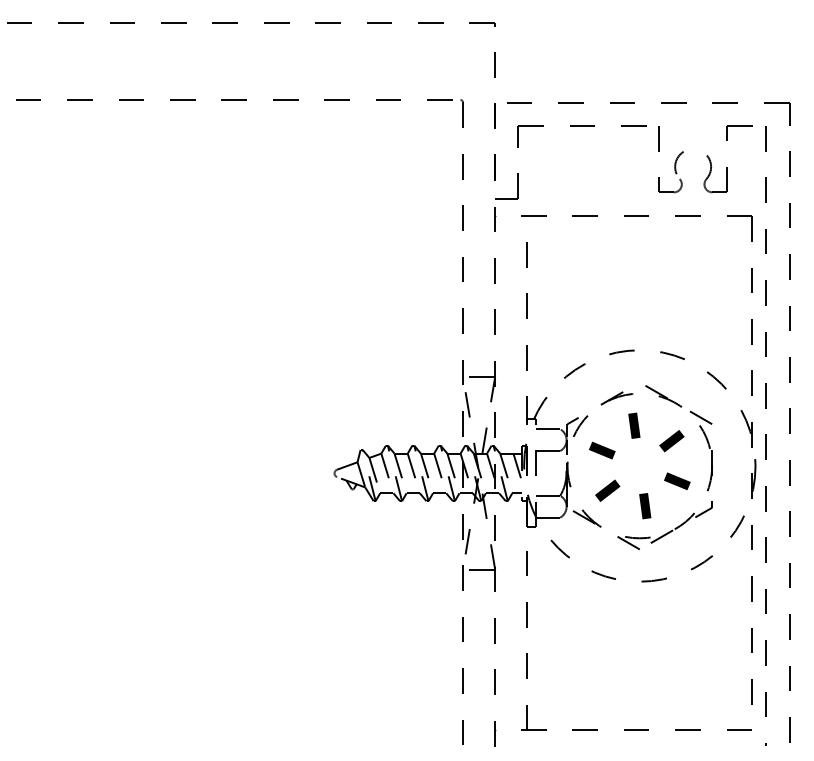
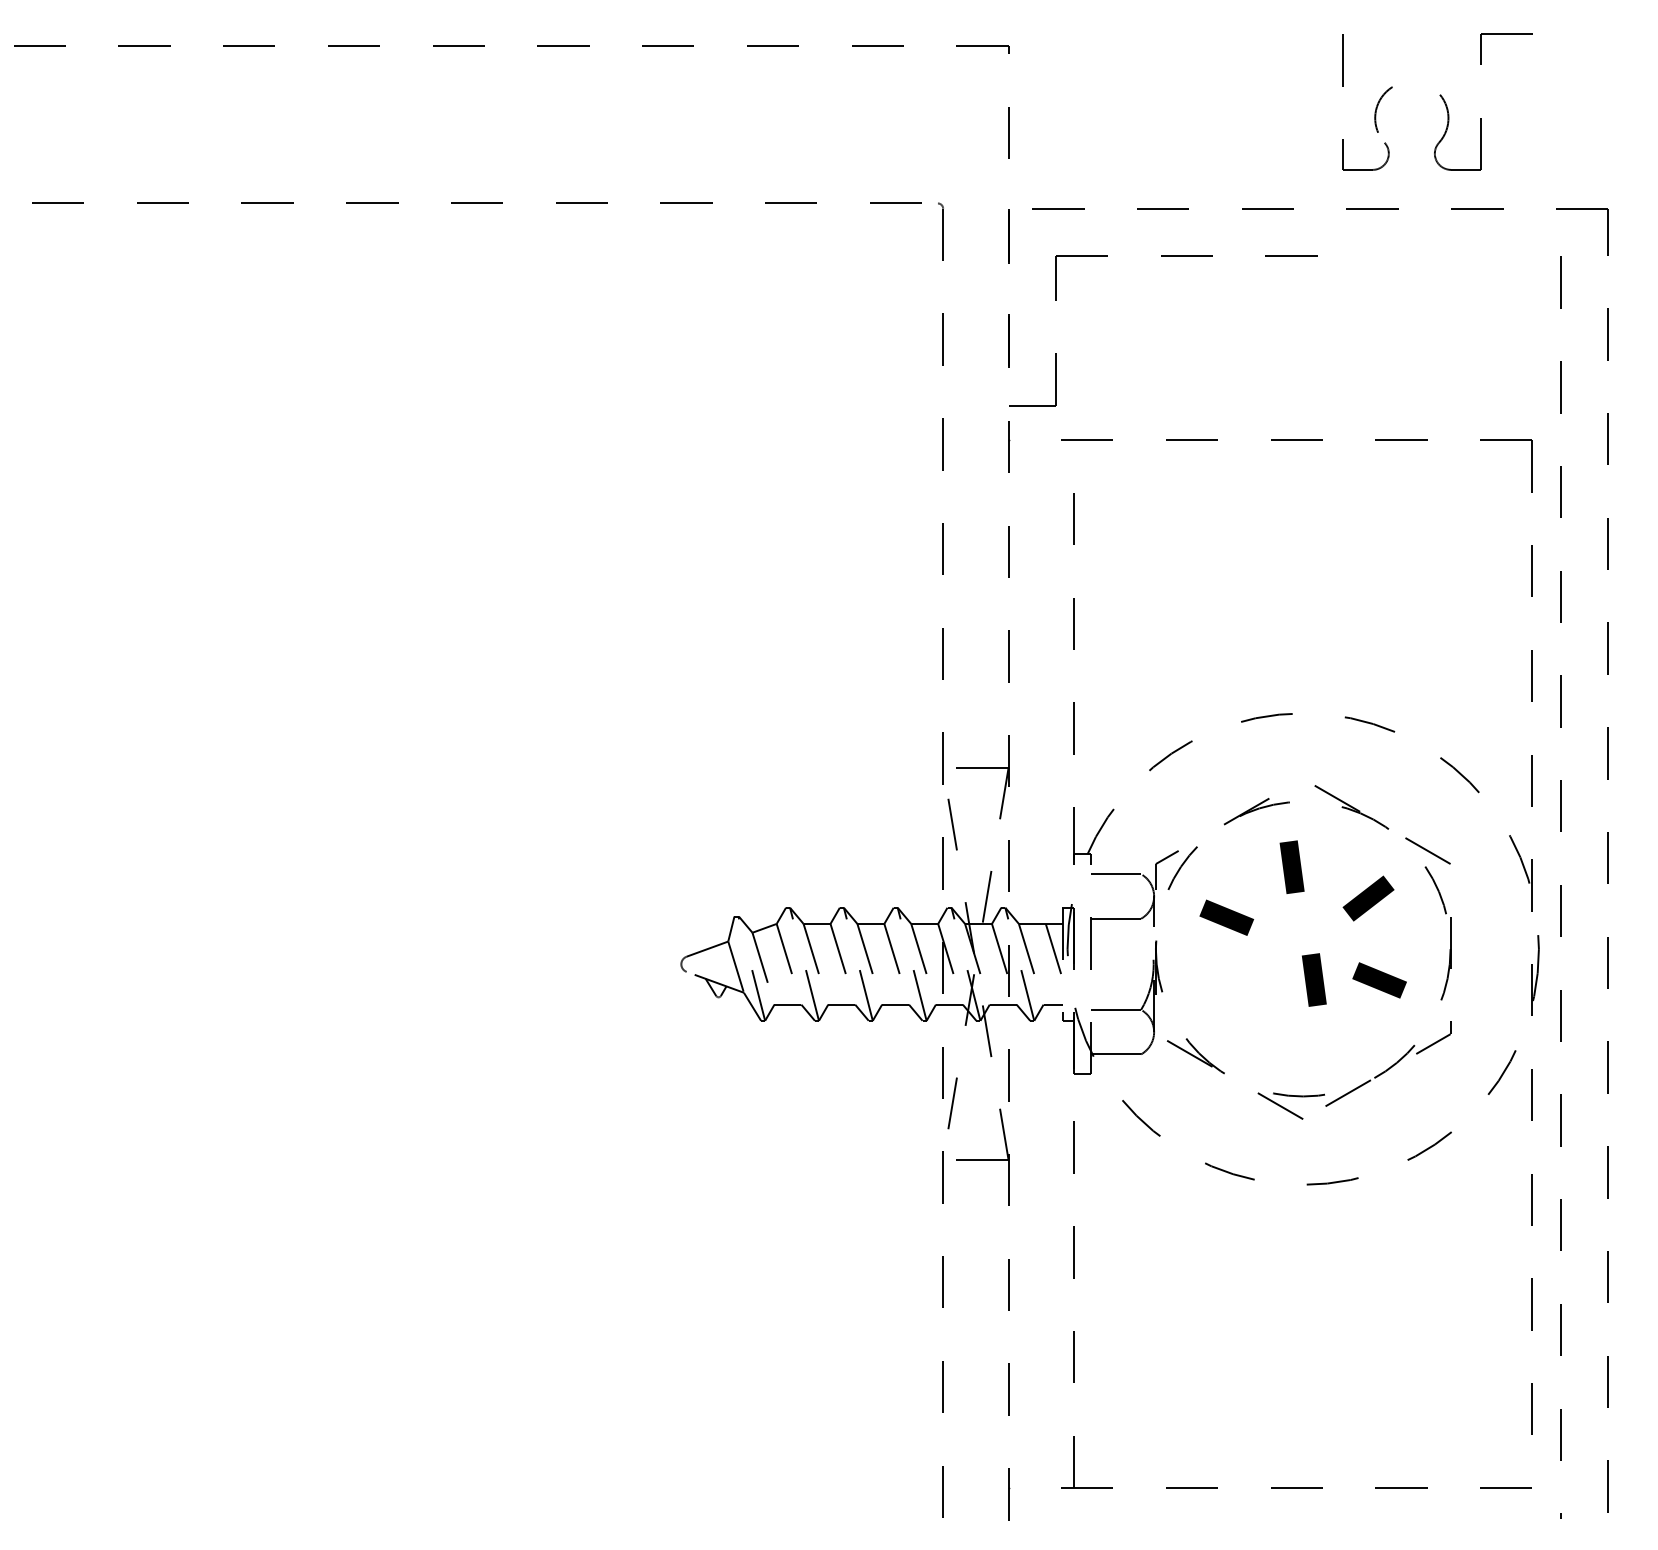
part: (705, 159) -> (1436, 102), moved
line: (607, 490) -> (1237, 999), removed
line: (645, 506) -> (1314, 980), moved

